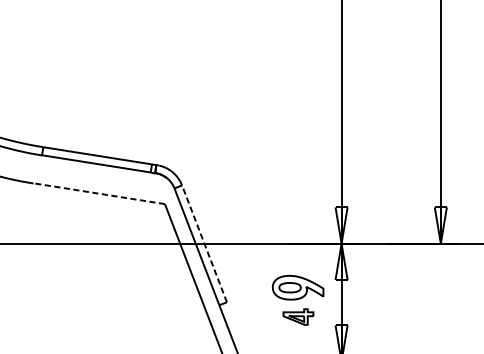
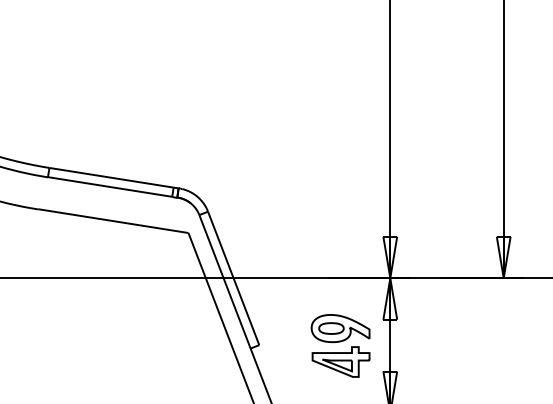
line: (98, 194) -> (112, 221), dashed -> solid
line: (204, 243) -> (233, 277), dashed -> solid
part: (298, 316) -> (340, 361), size x1.67

